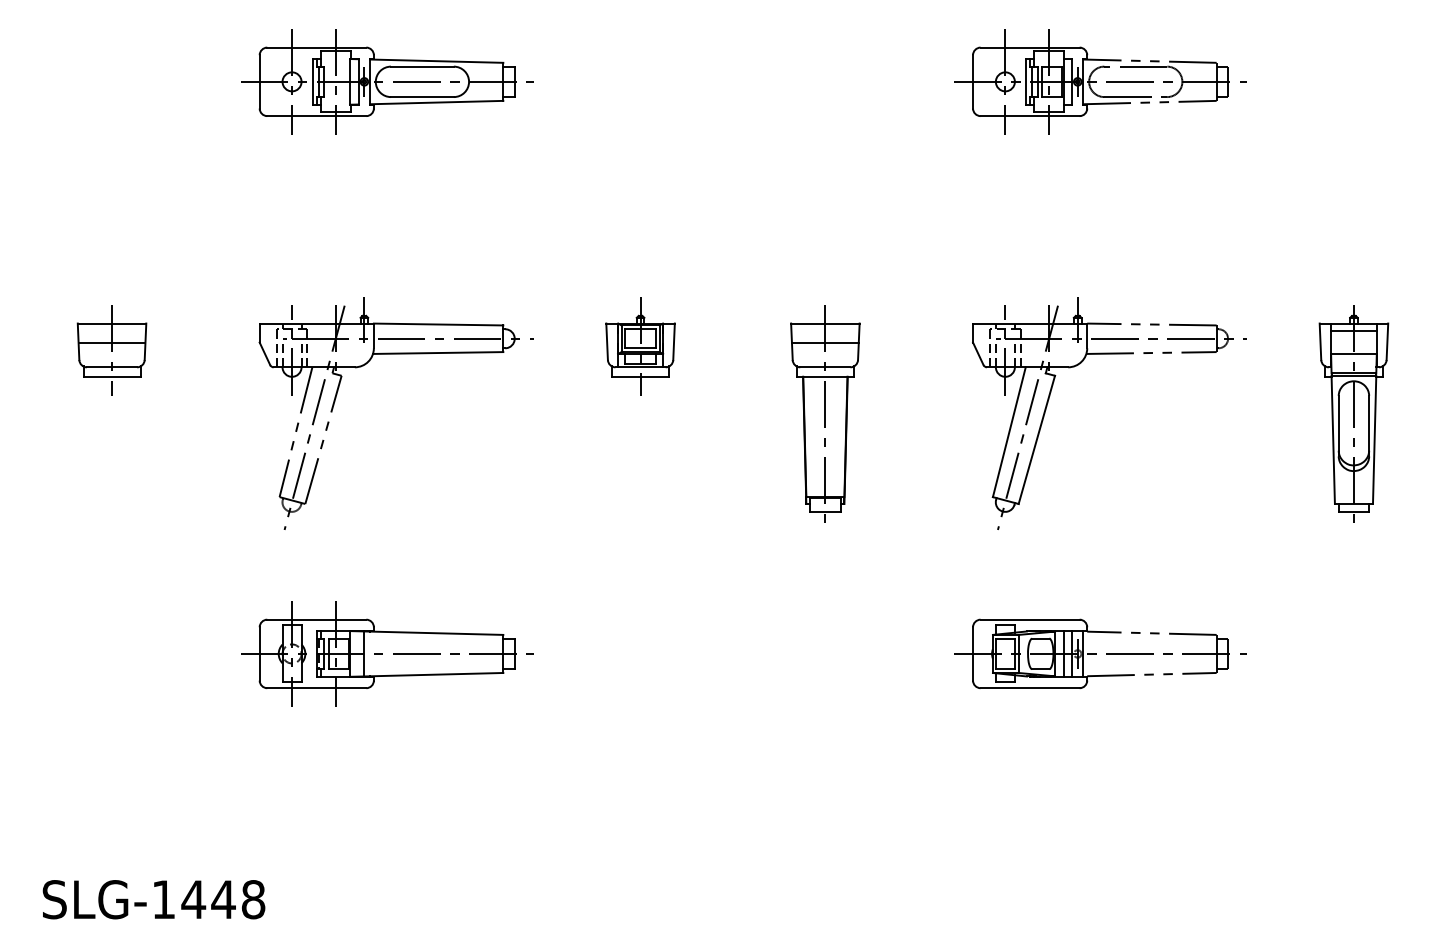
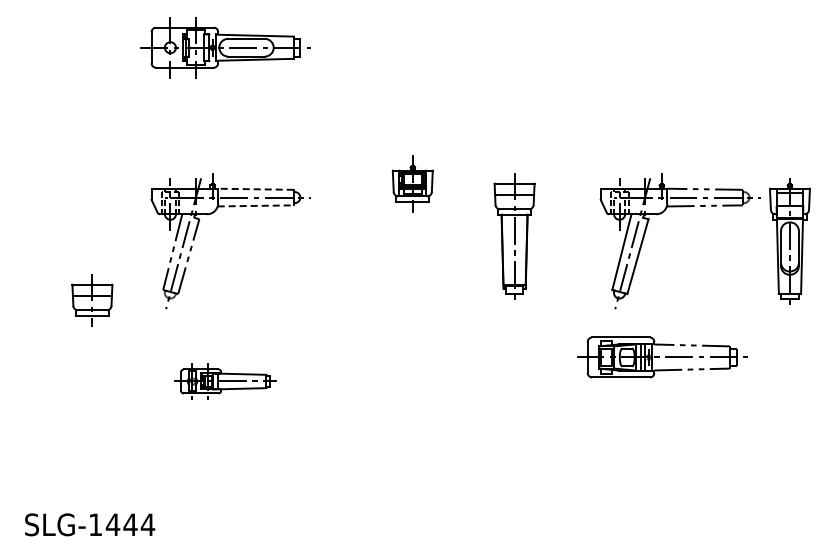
part: (1101, 81) -> (642, 47), removed
line: (437, 324) -> (255, 189), solid -> dashed
part: (640, 345) -> (412, 183), moved
part: (112, 350) -> (92, 300), moved
line: (439, 352) -> (256, 205), solid -> dashed
part: (1078, 366) -> (662, 213), moved
part: (825, 414) -> (514, 236), moved
part: (386, 653) -> (225, 381), size x0.6
part: (1101, 653) -> (662, 357), moved
text: (252, 899) -> (147, 524), SLG-1448 -> SLG-1444

